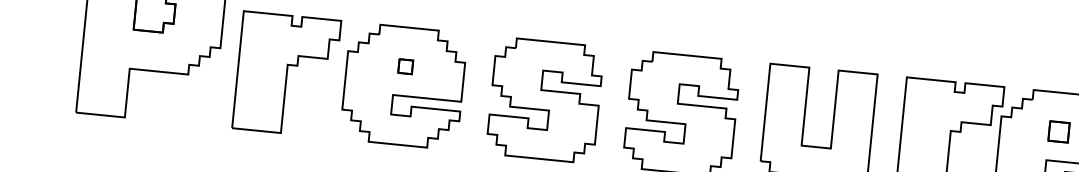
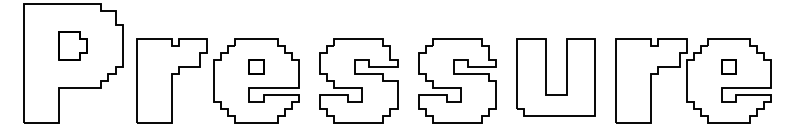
part: (405, 66) -> (256, 66), size x1.43

